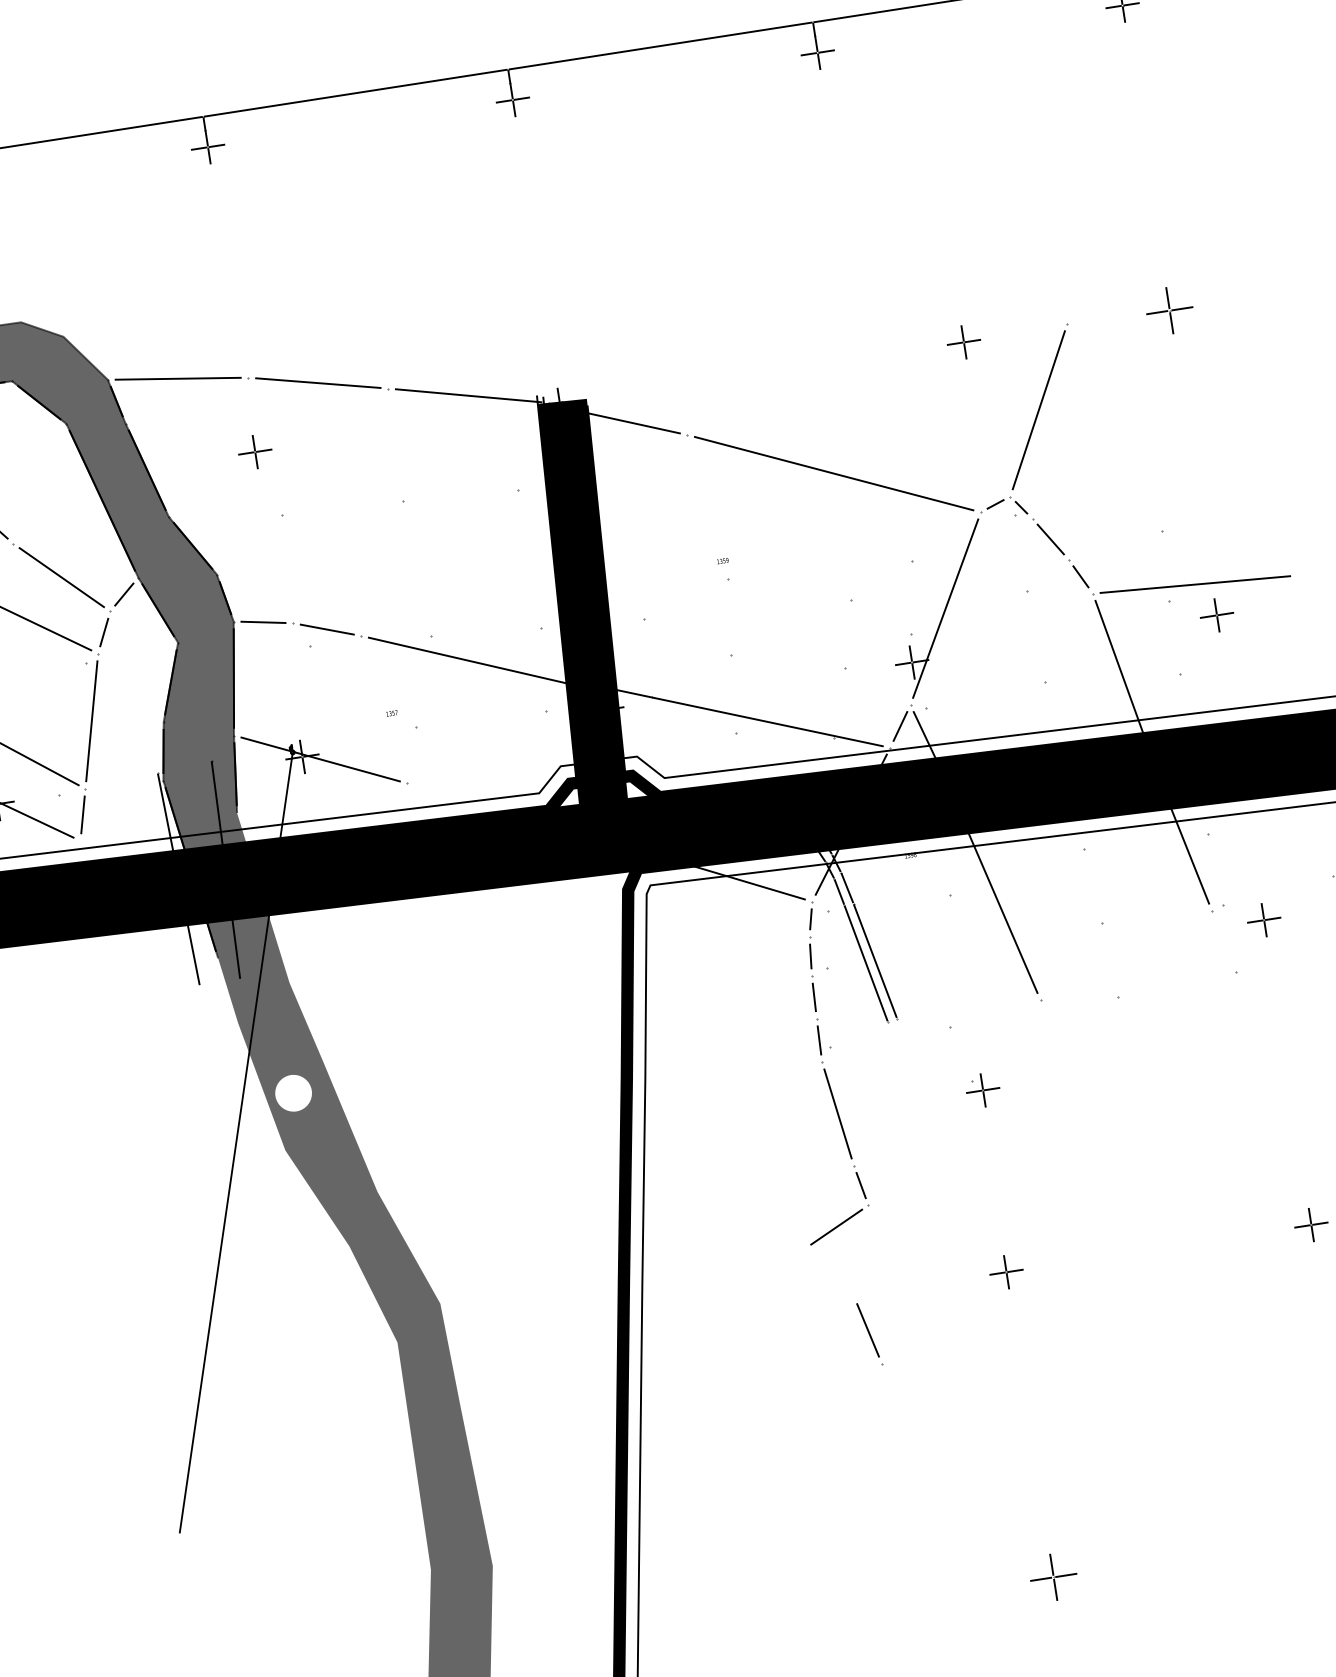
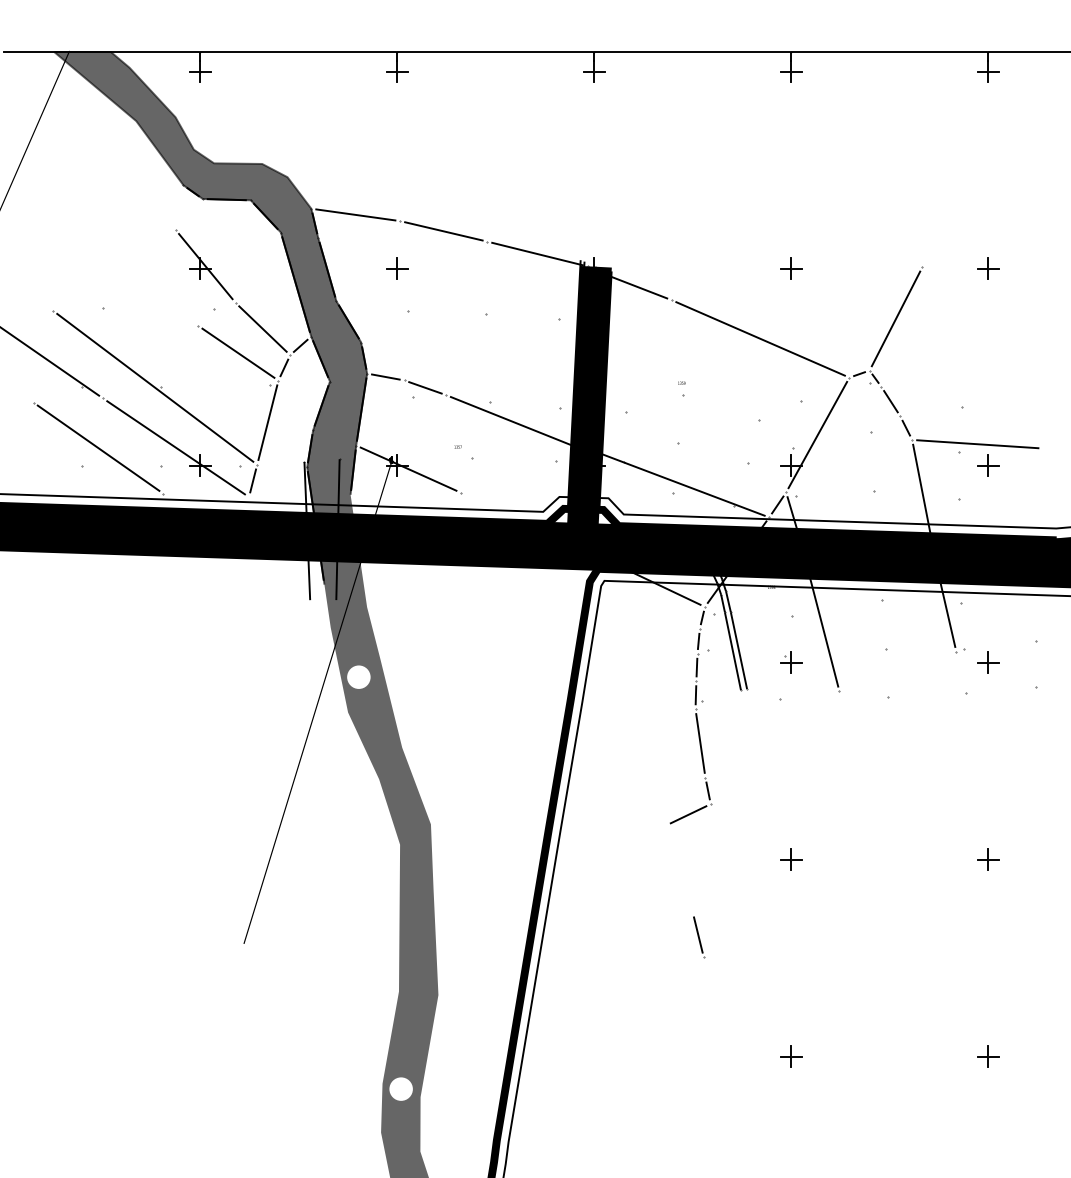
part: (1169, 310) -> (988, 268), size x0.71
part: (964, 341) -> (791, 268), moved
part: (983, 1089) -> (791, 662), moved
line: (870, 1333) -> (699, 937), moved
part: (1053, 1576) -> (791, 1056), size x0.71

